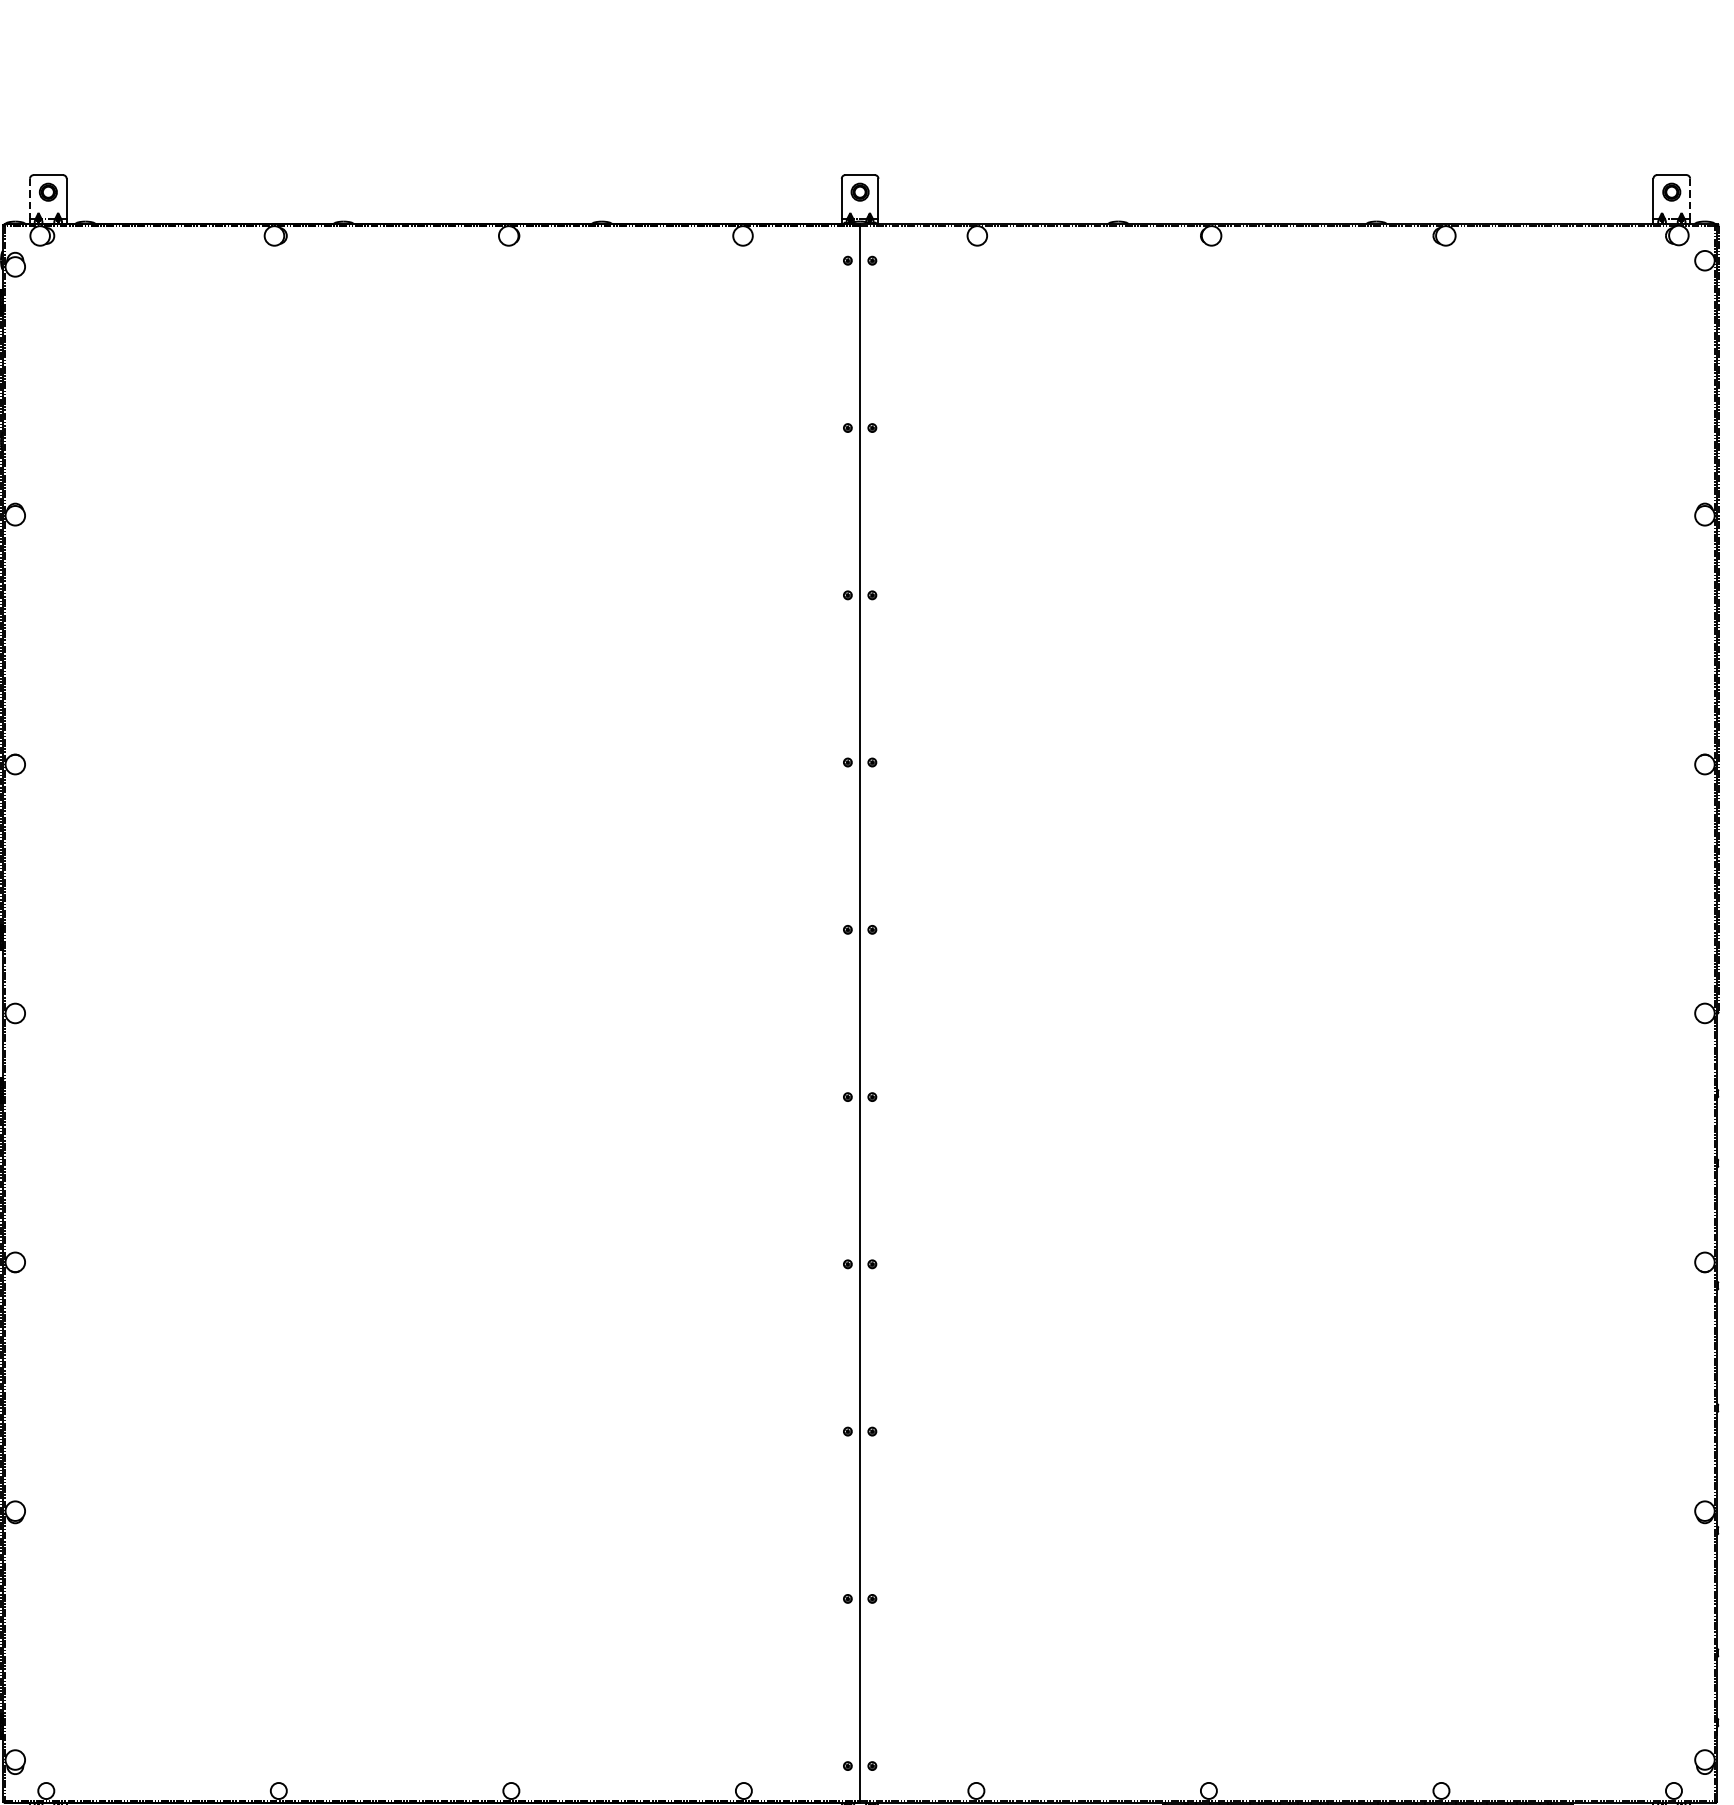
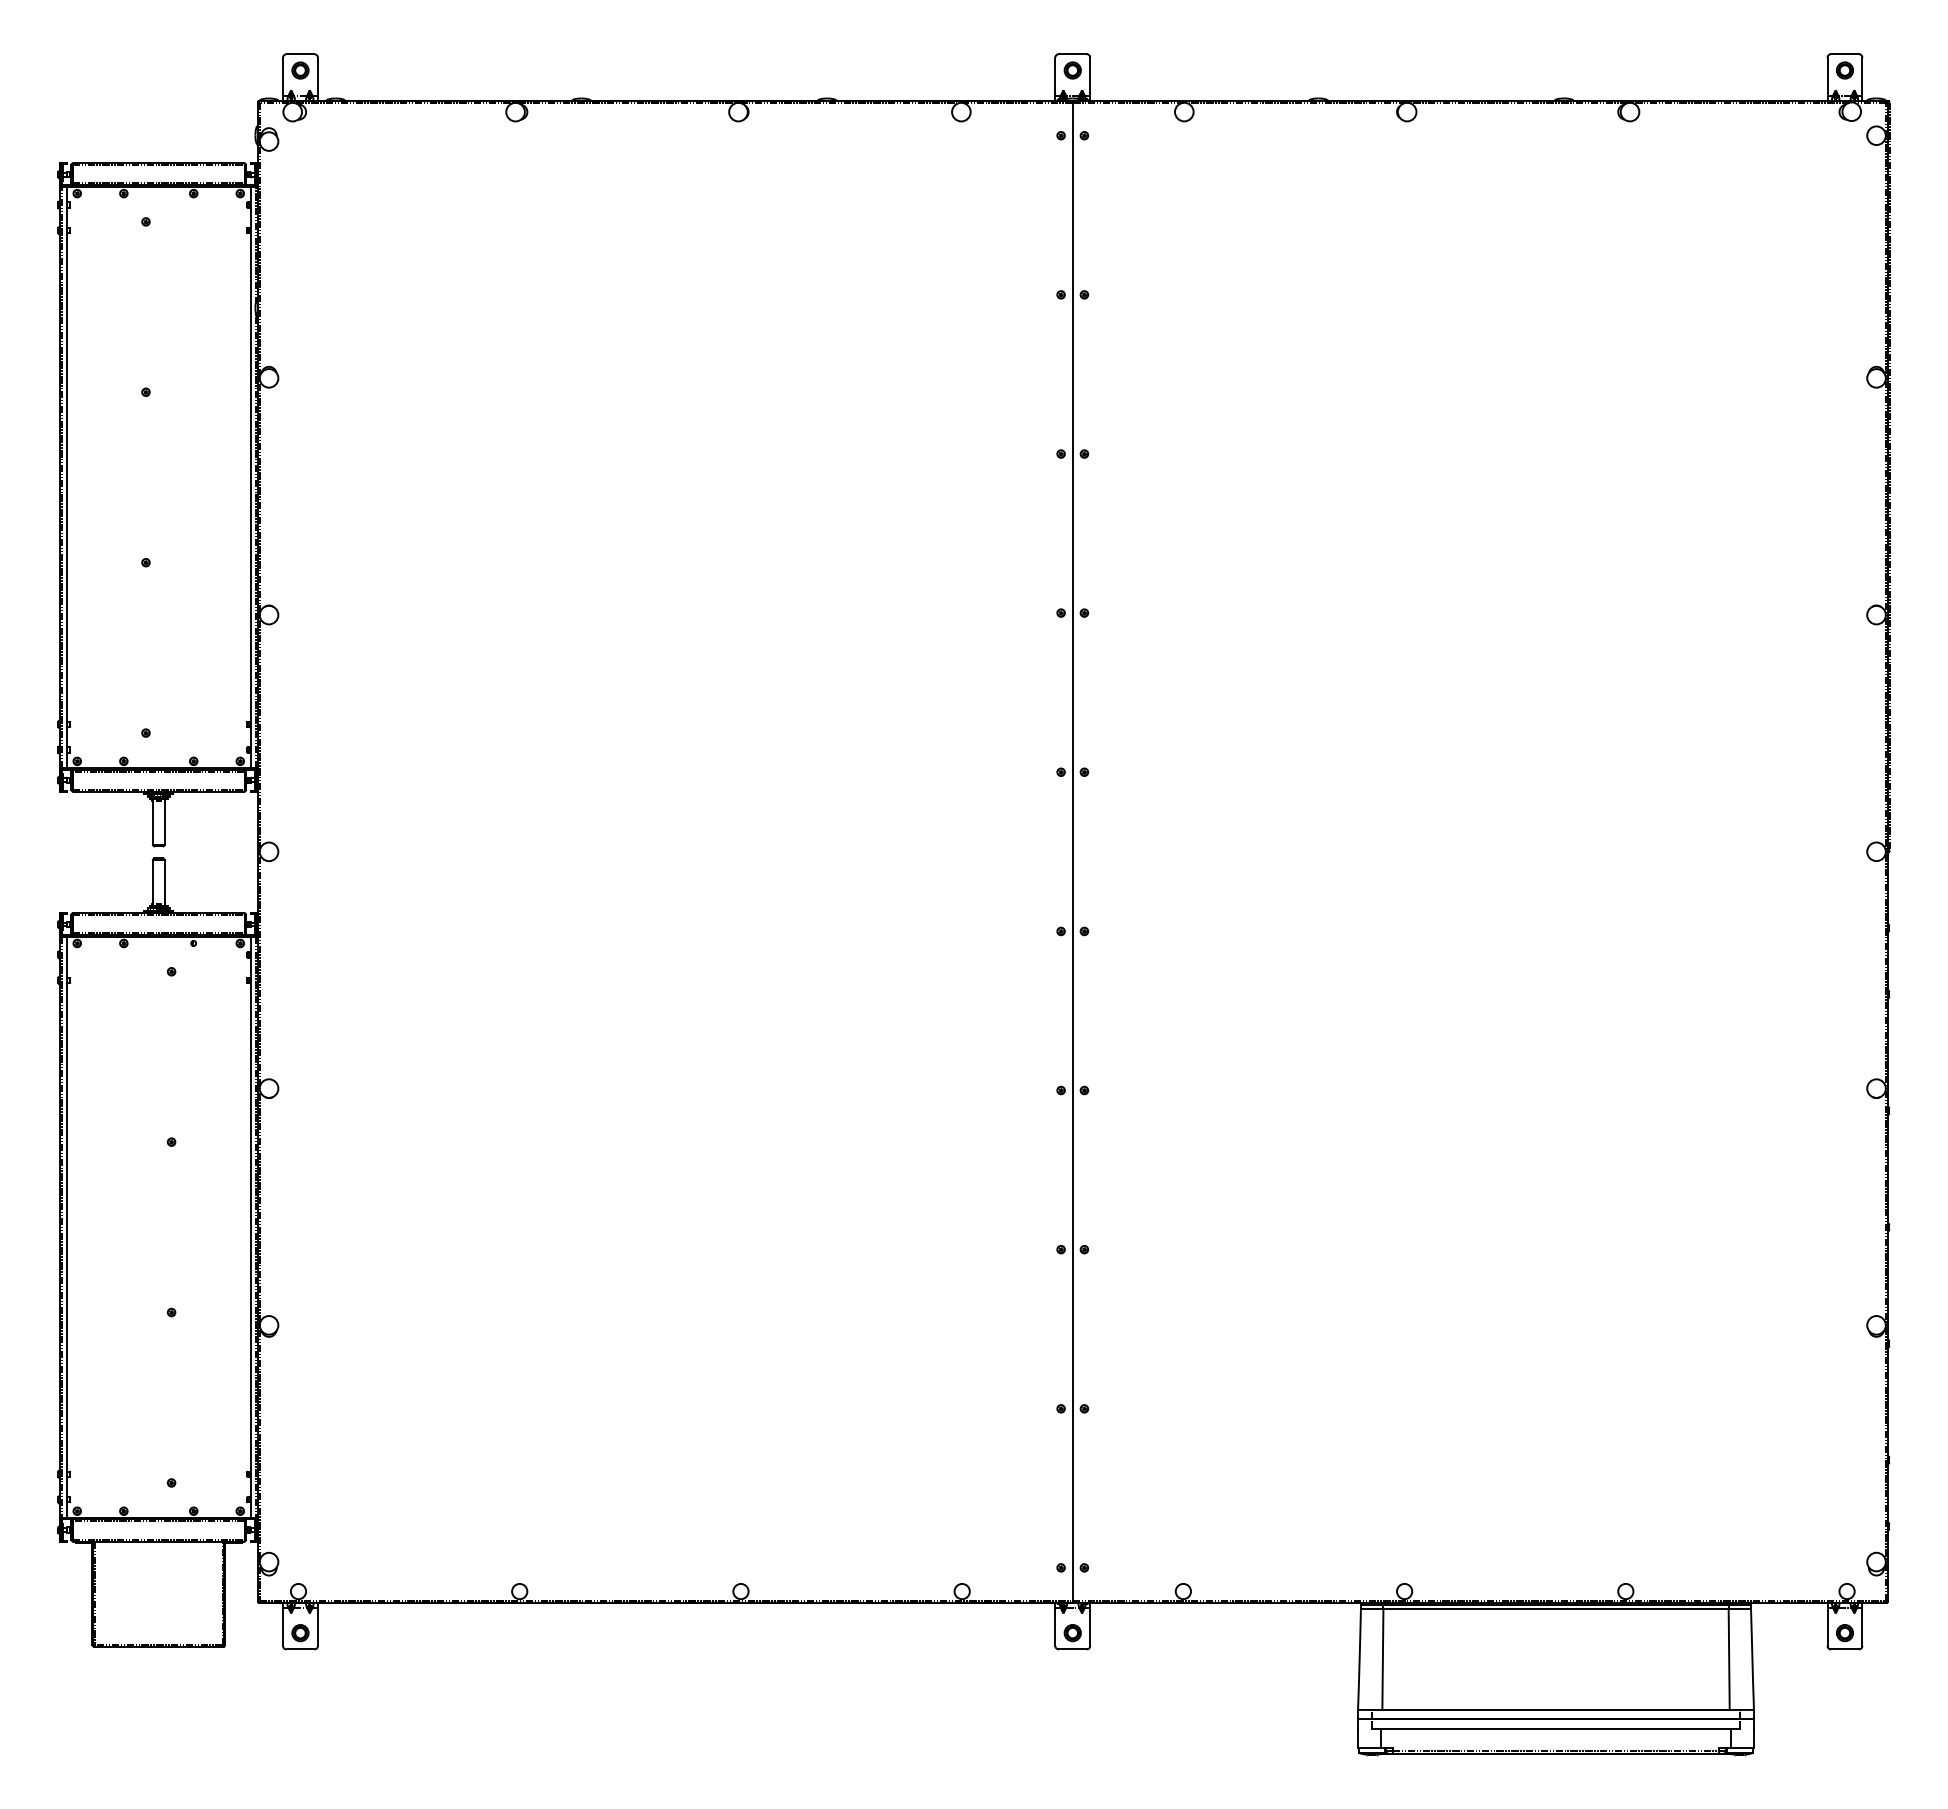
line: (30, 198) -> (283, 76), dashed -> solid
line: (1690, 198) -> (1862, 76), dashed -> solid

